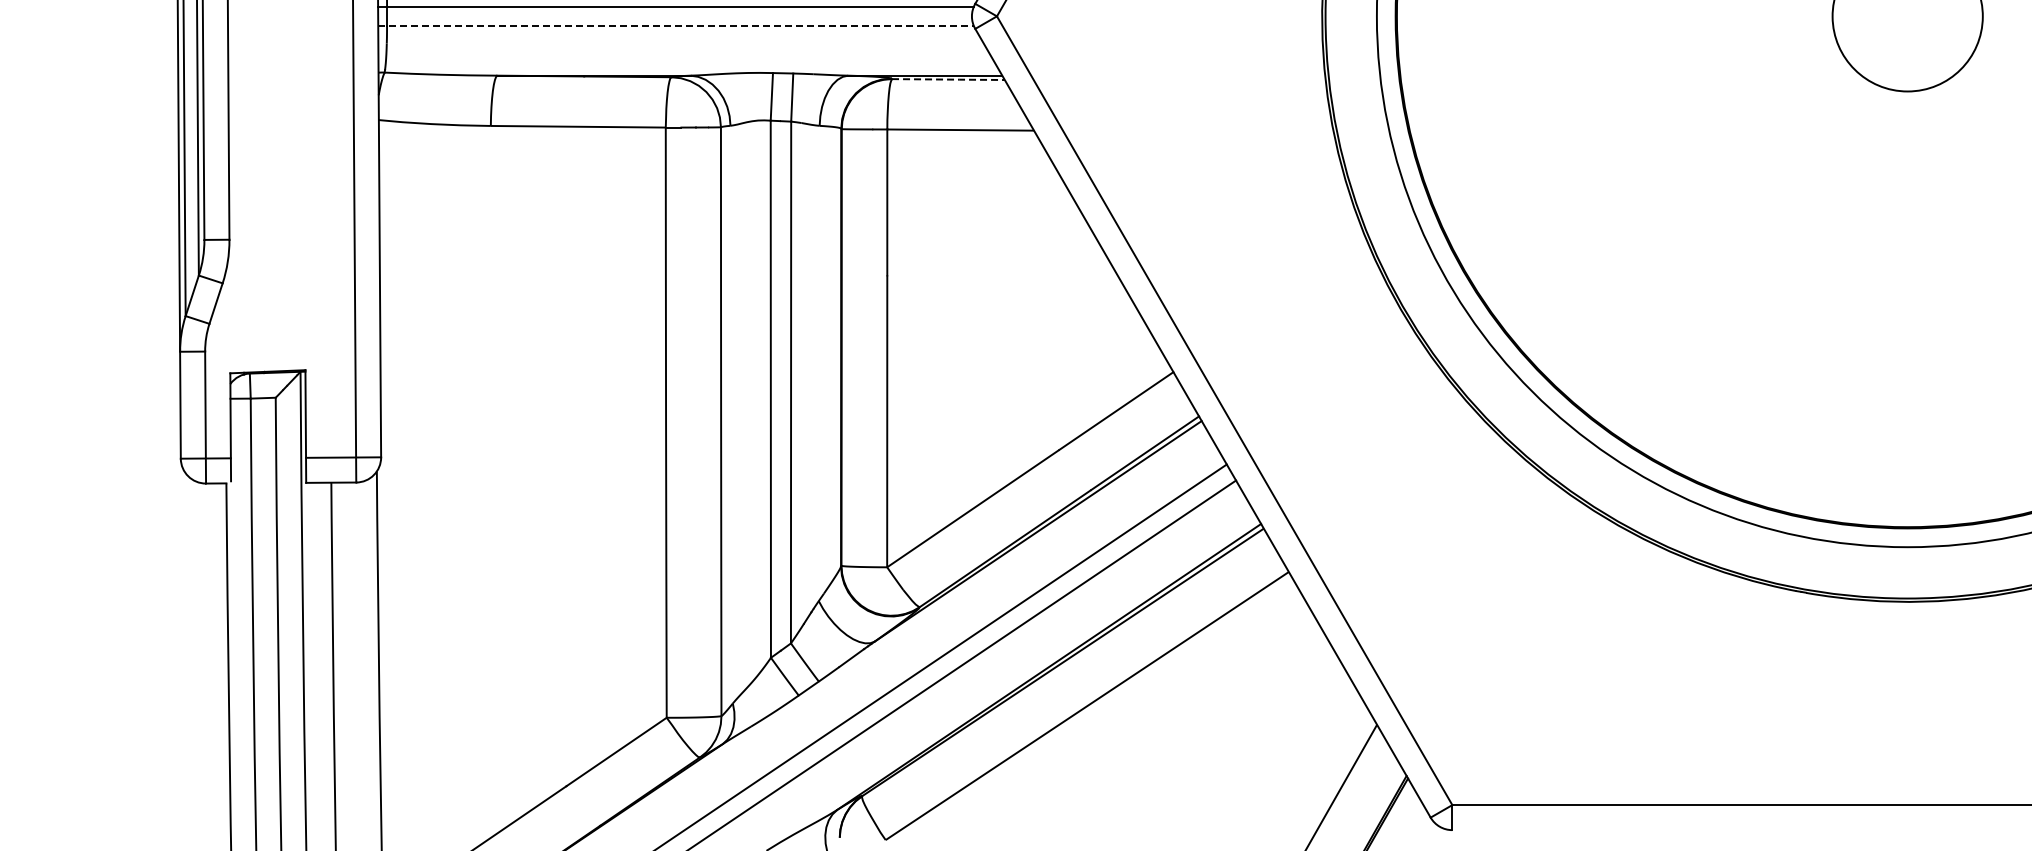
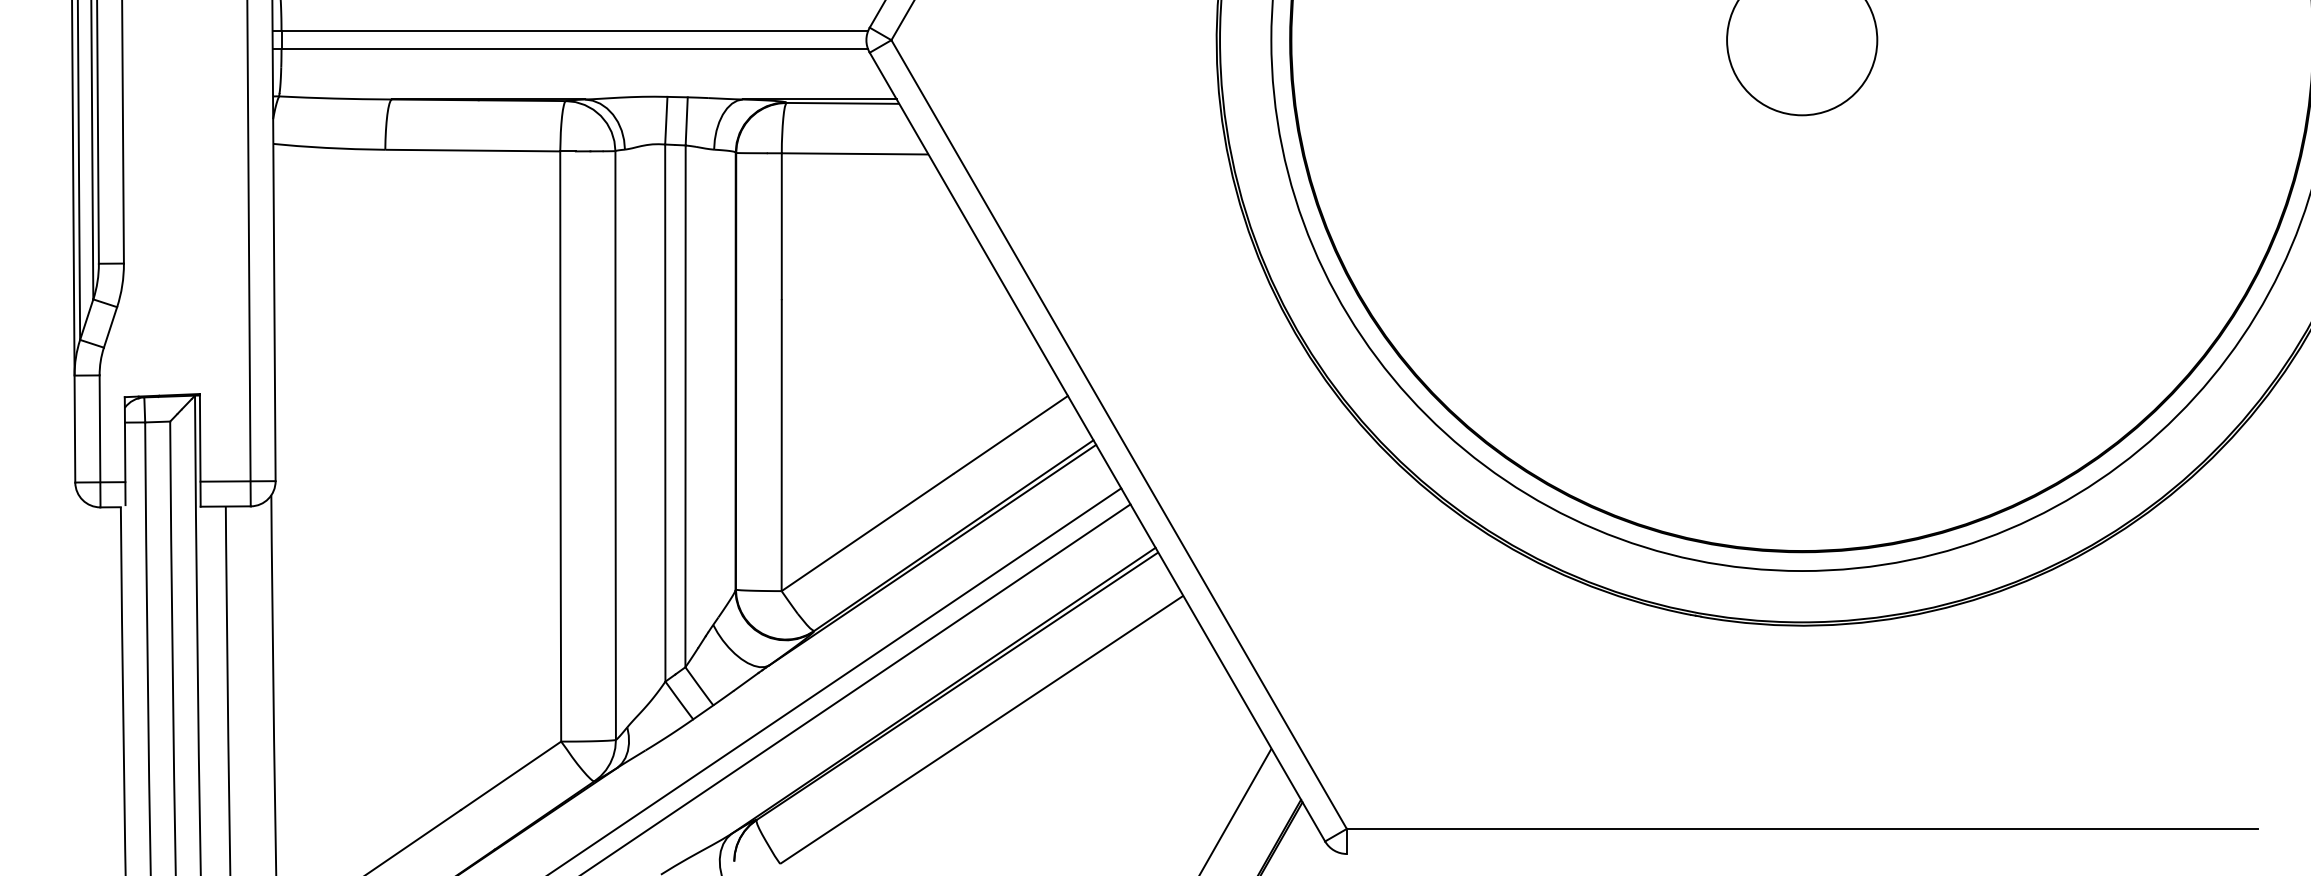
line: (676, 25) -> (570, 49), dashed -> solid
line: (949, 79) -> (843, 103), dashed -> solid

